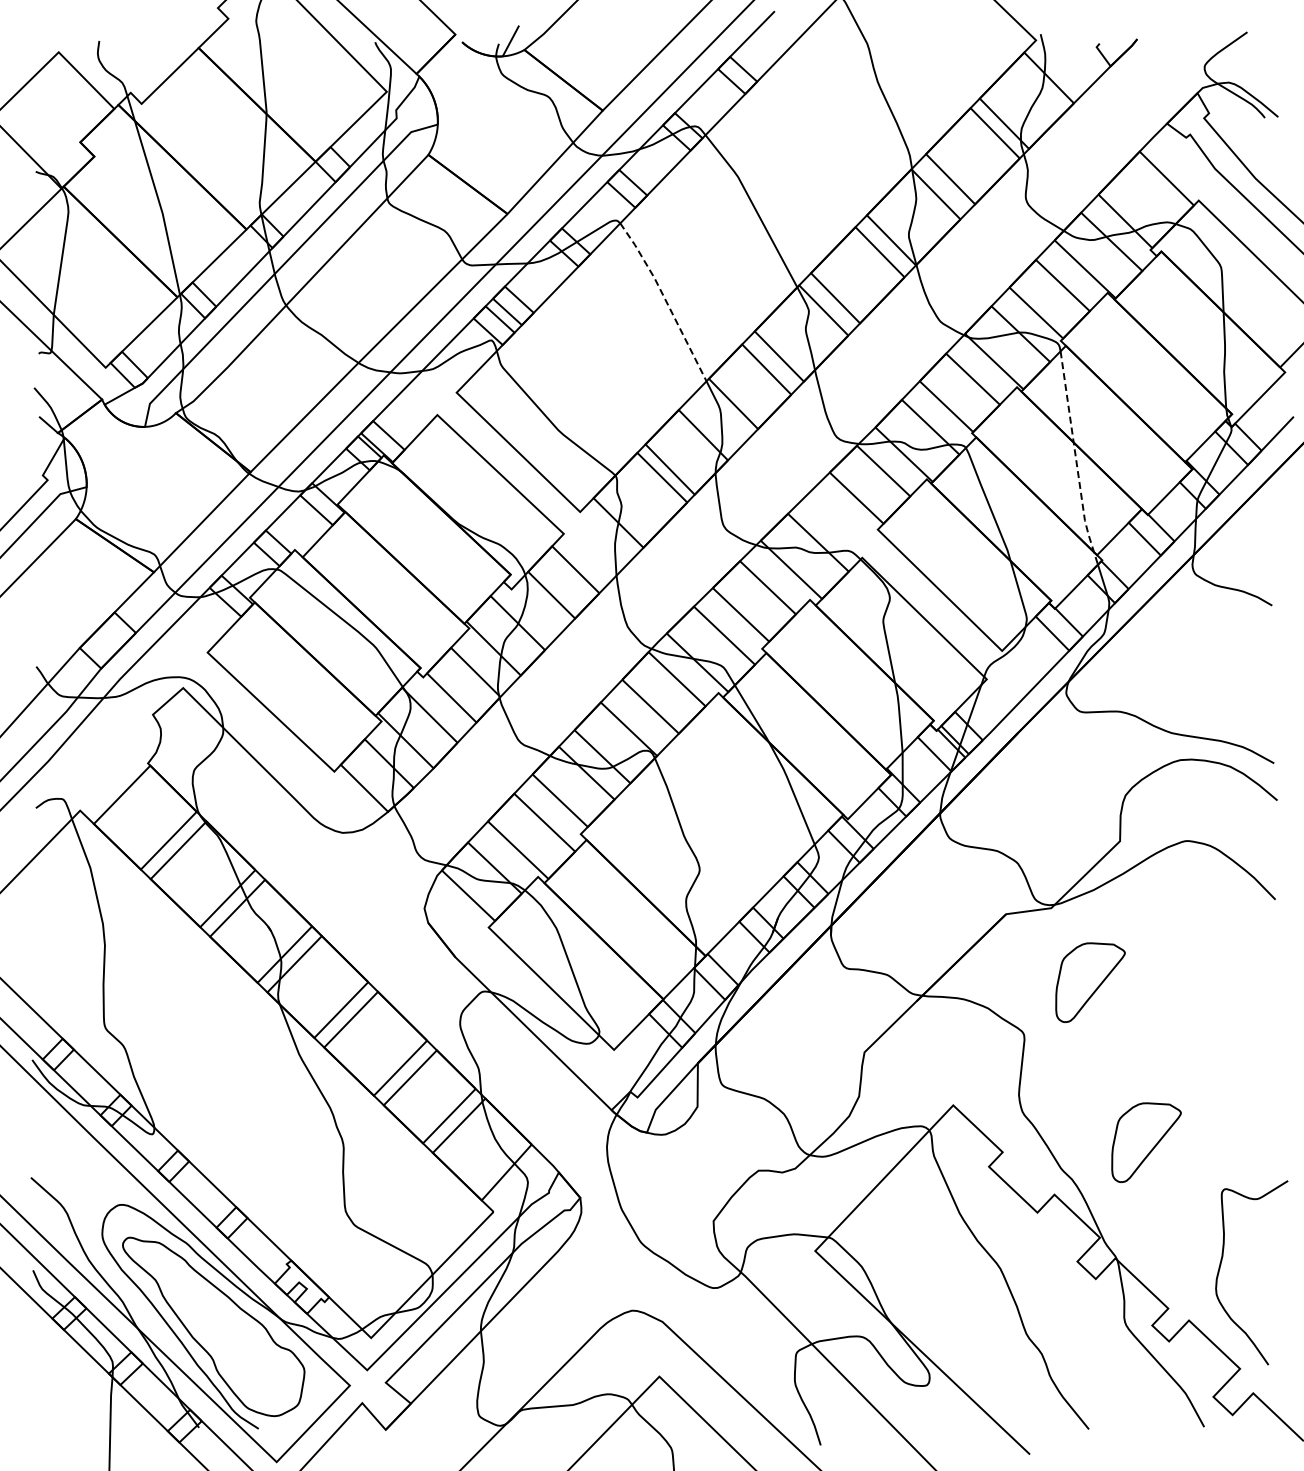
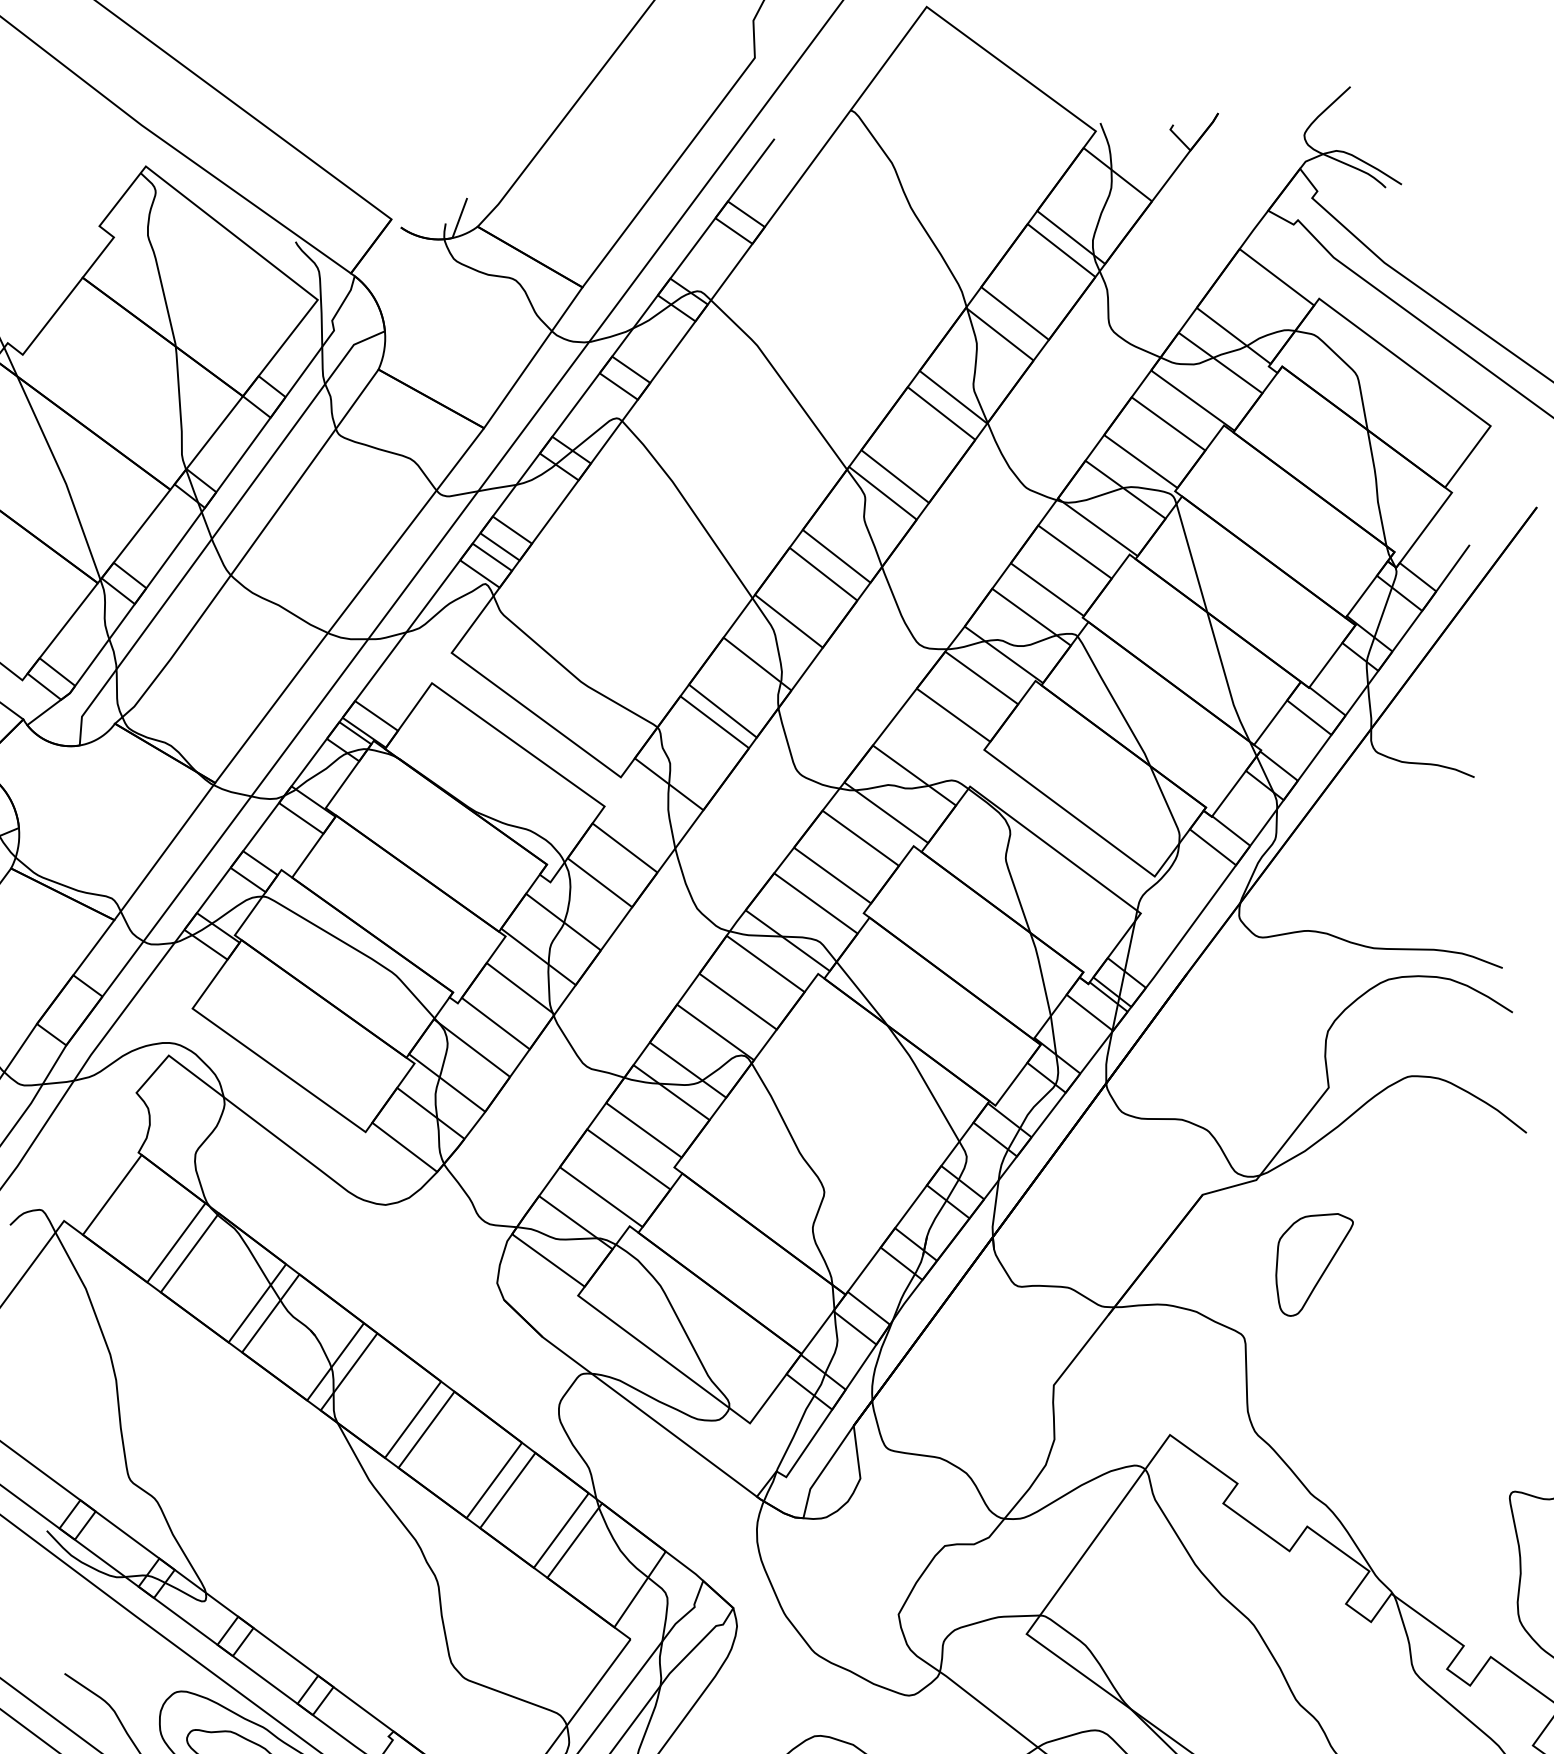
line: (665, 300) -> (689, 507), dashed -> solid
line: (1076, 460) -> (1213, 633), dashed -> solid
part: (1146, 1142) -> (1410, 1448), removed

